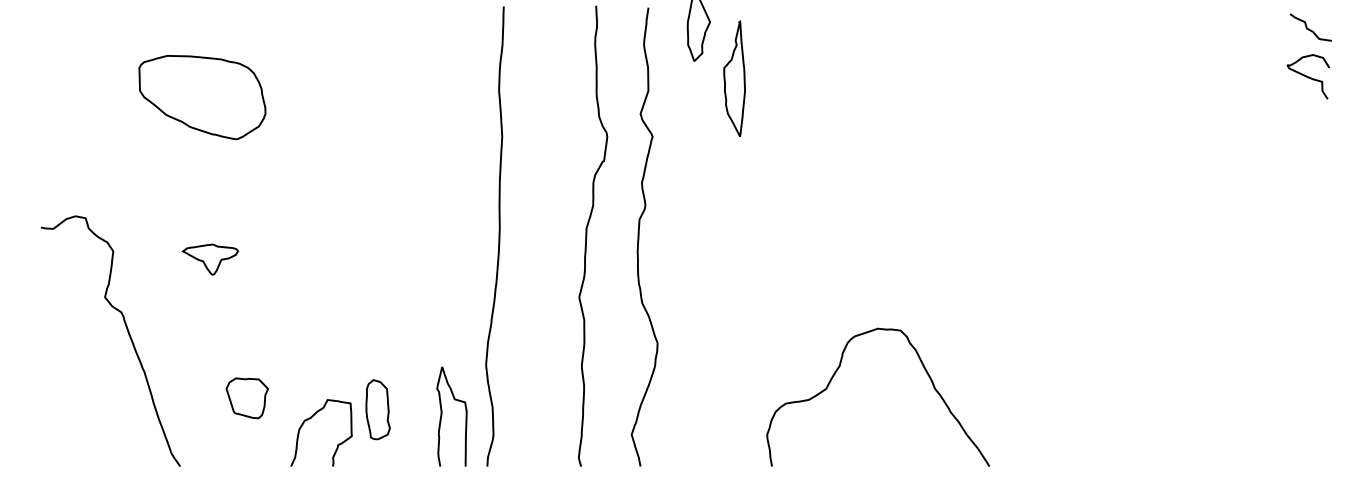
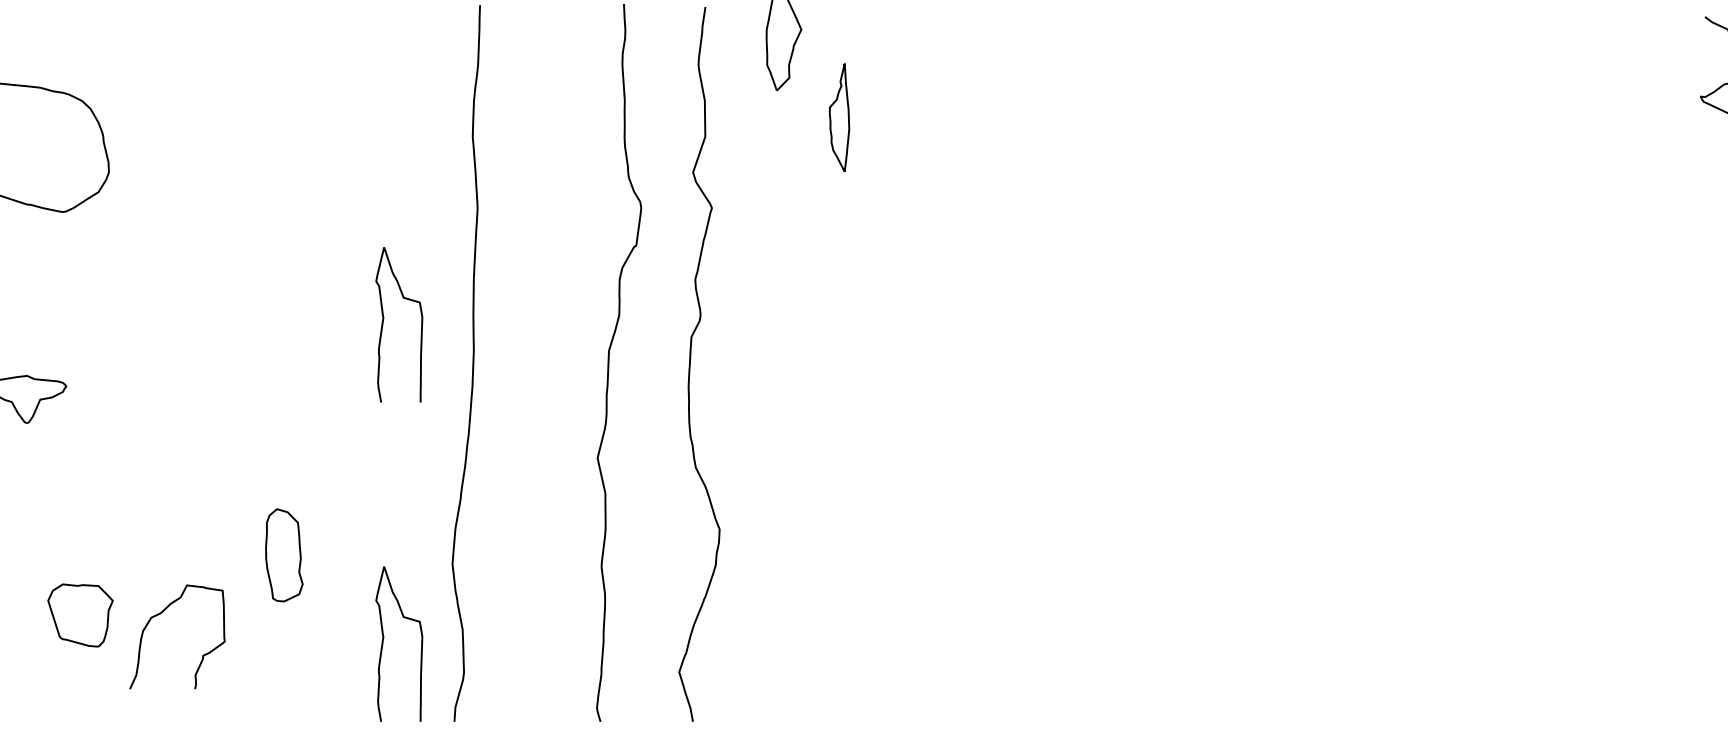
part: (734, 78) -> (839, 117), size x0.6
curve: (442, 210) -> (384, 322), added
curve: (837, 371) -> (999, 573), removed
part: (377, 409) -> (283, 555), moved
curve: (310, 419) -> (160, 615), moved

